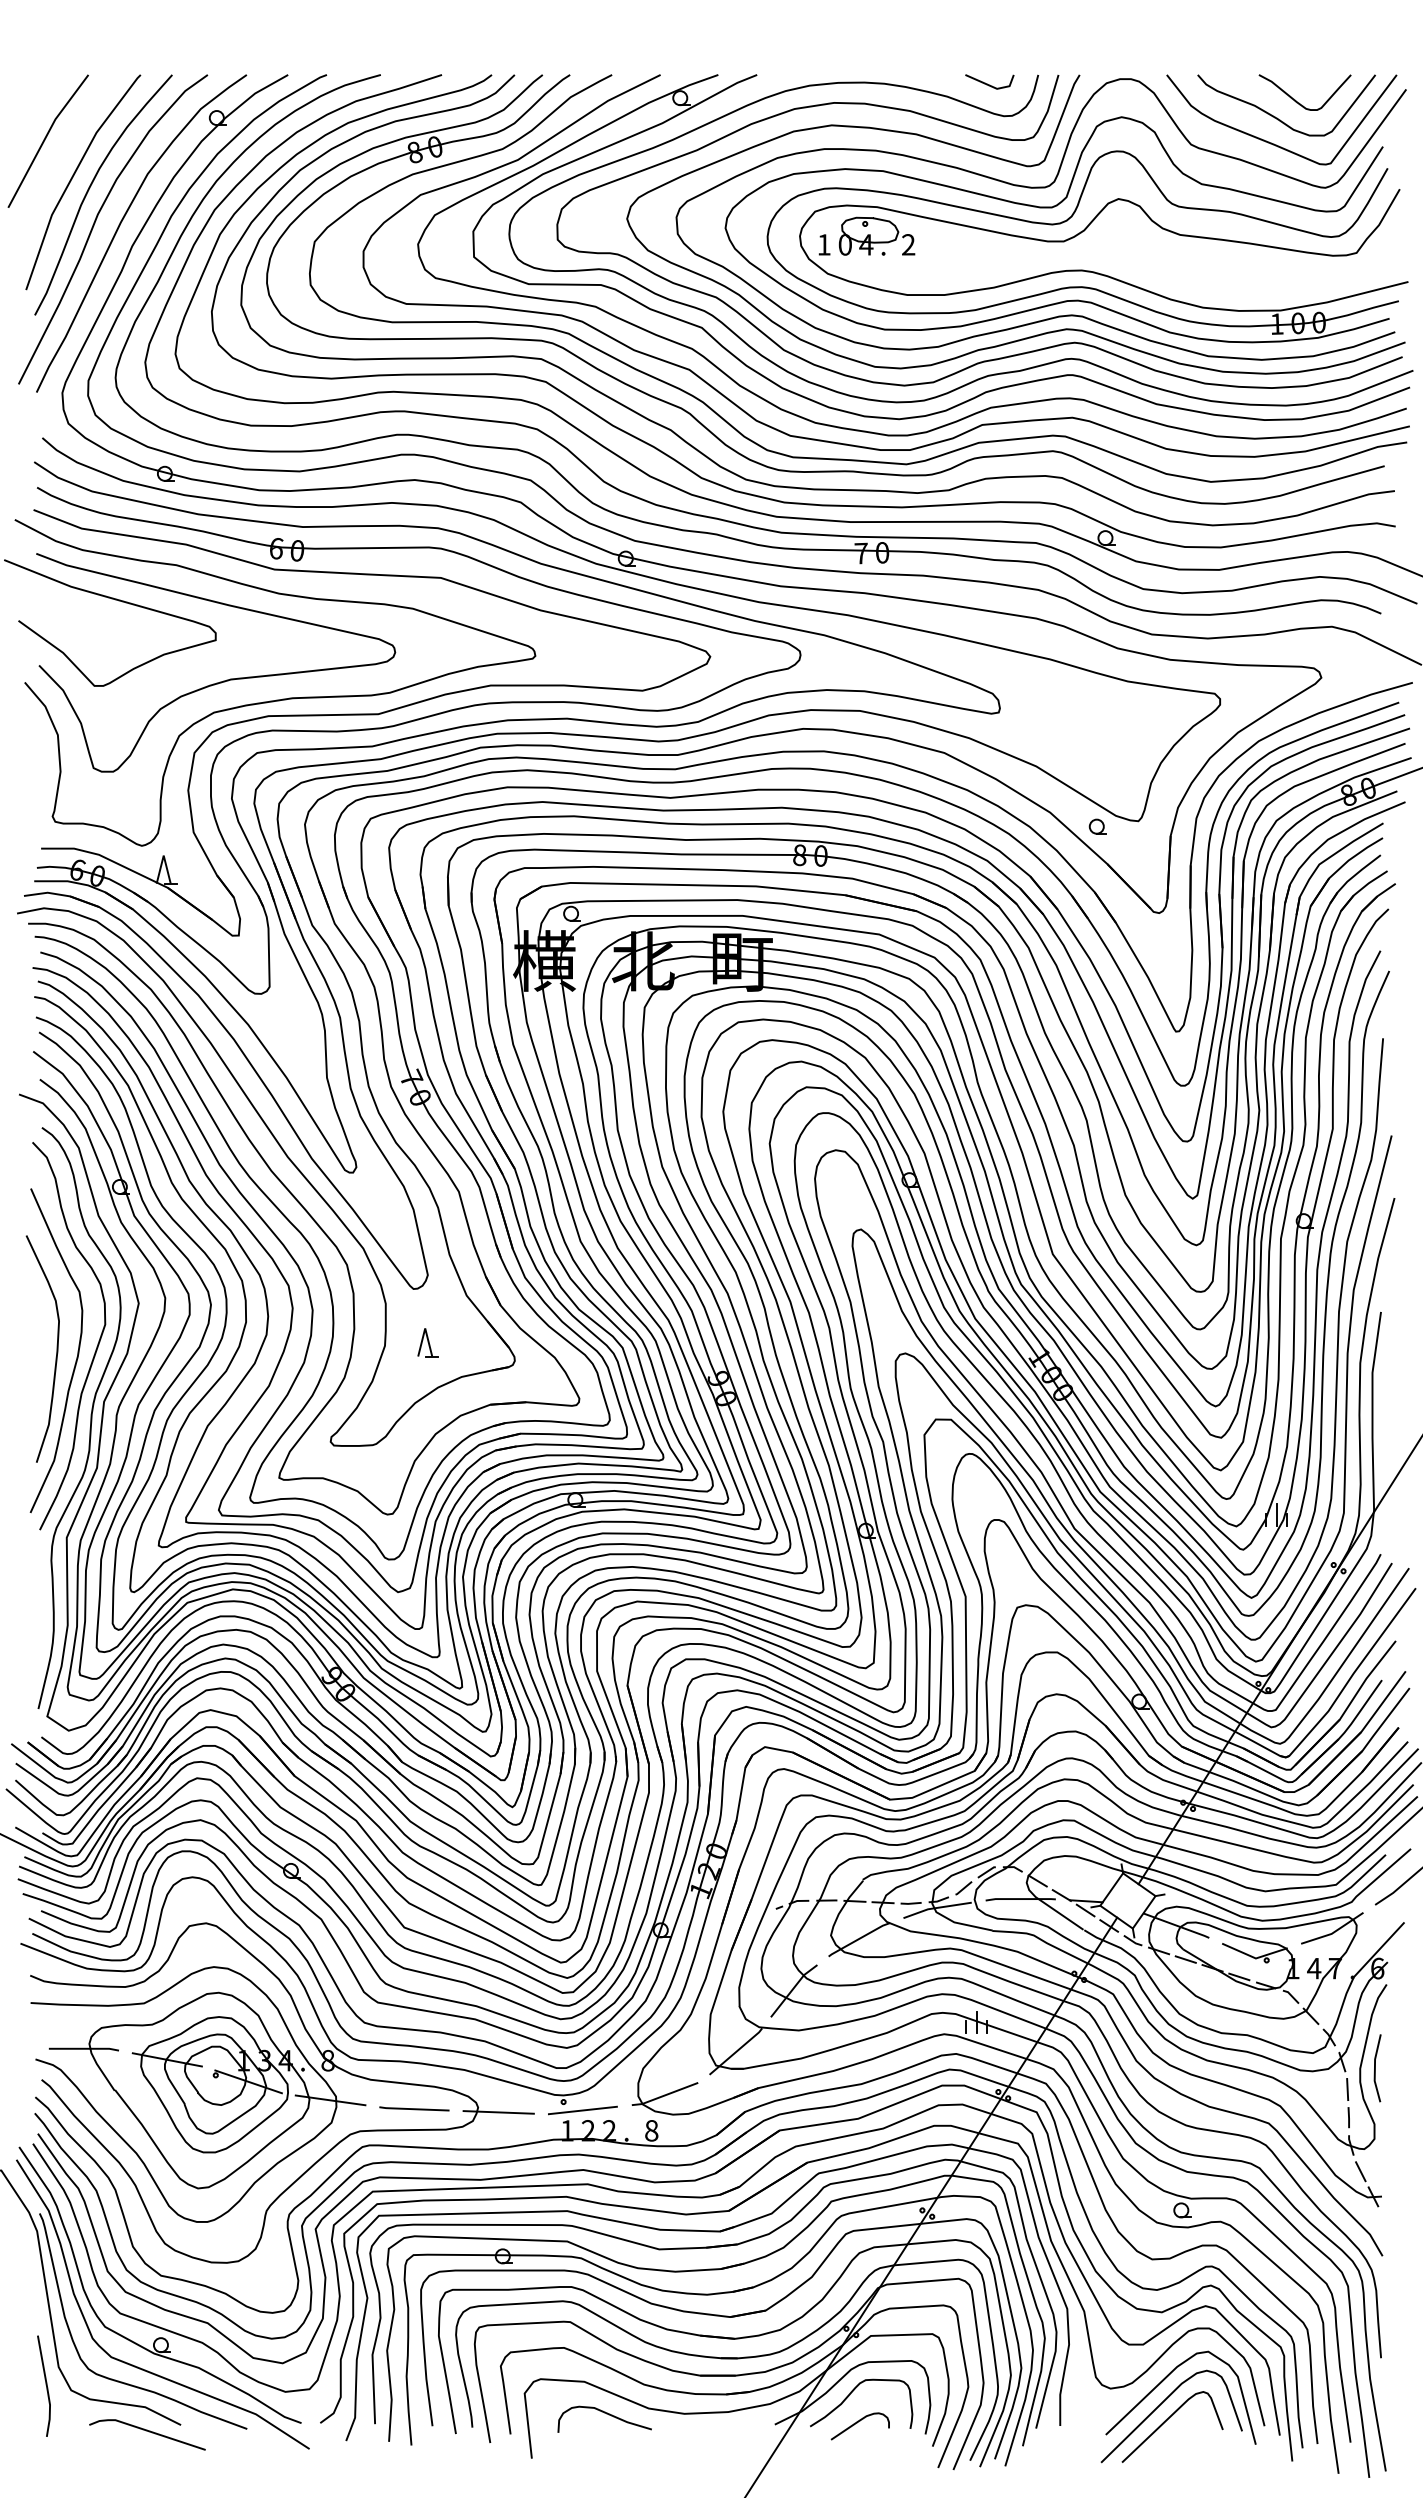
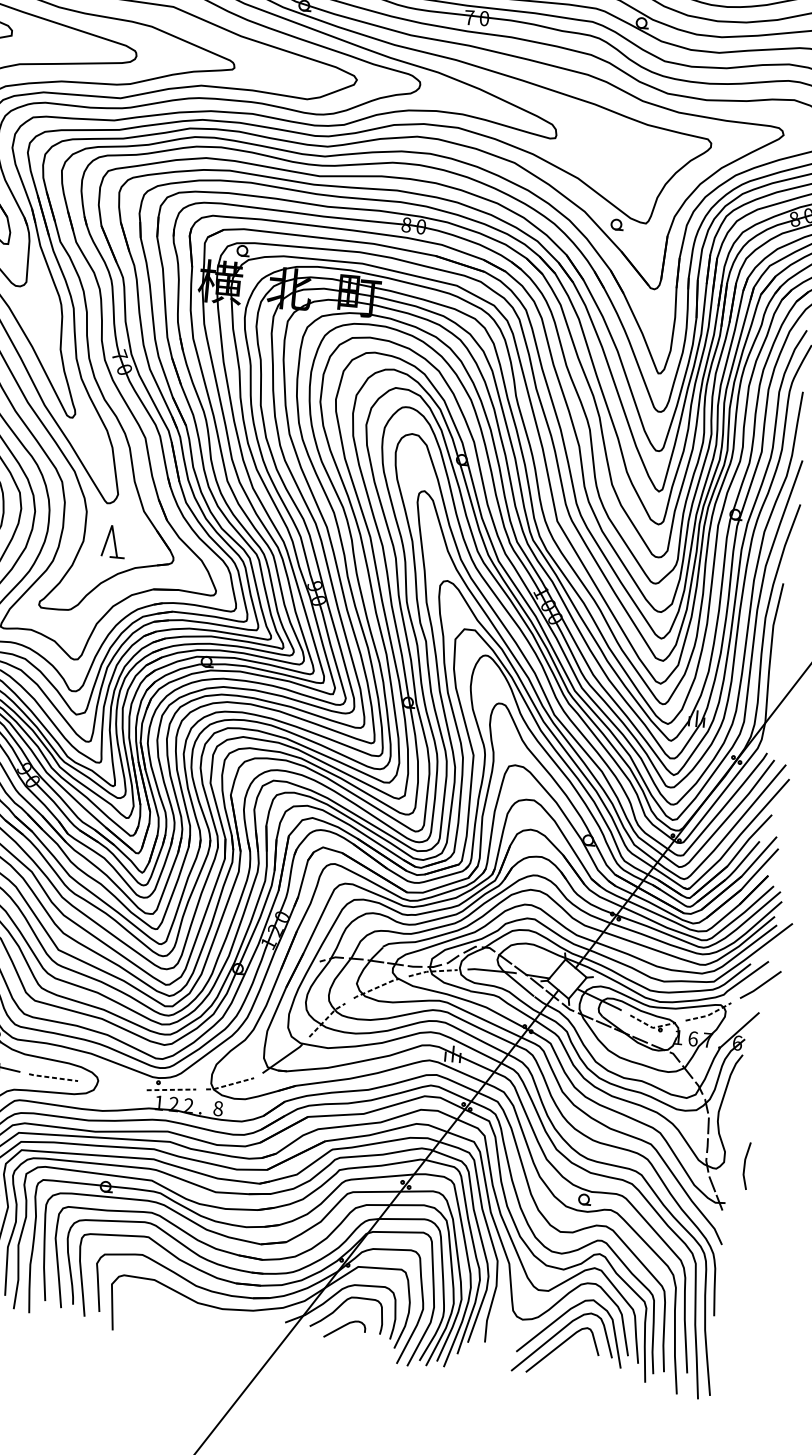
part: (427, 1342) -> (113, 541), size x1.6
line: (936, 1907) -> (432, 971), solid -> dashed
line: (1334, 1932) -> (709, 1014), solid -> dashed
line: (859, 1938) -> (376, 987), solid -> dashed
line: (1255, 1958) -> (652, 1027), solid -> dashed
text: (1314, 1968) -> (693, 1038), 4 -> 6
line: (793, 1989) -> (327, 1019), solid -> dashed
line: (1375, 2068) -> (744, 1166), moved
line: (664, 2095) -> (229, 1084), solid -> dashed
line: (413, 2109) -> (52, 1077), solid -> dashed
line: (582, 2110) -> (171, 1089), solid -> dashed
line: (498, 2112) -> (112, 1085), removed
curve: (606, 2414) -> (167, 1304), removed

